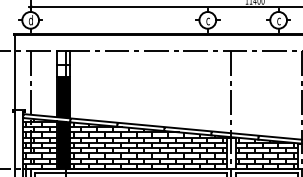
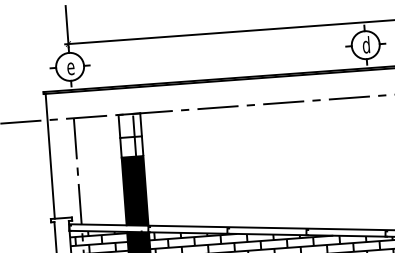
text: (31, 20) -> (71, 67), d -> e
text: (208, 20) -> (366, 45), c -> d

